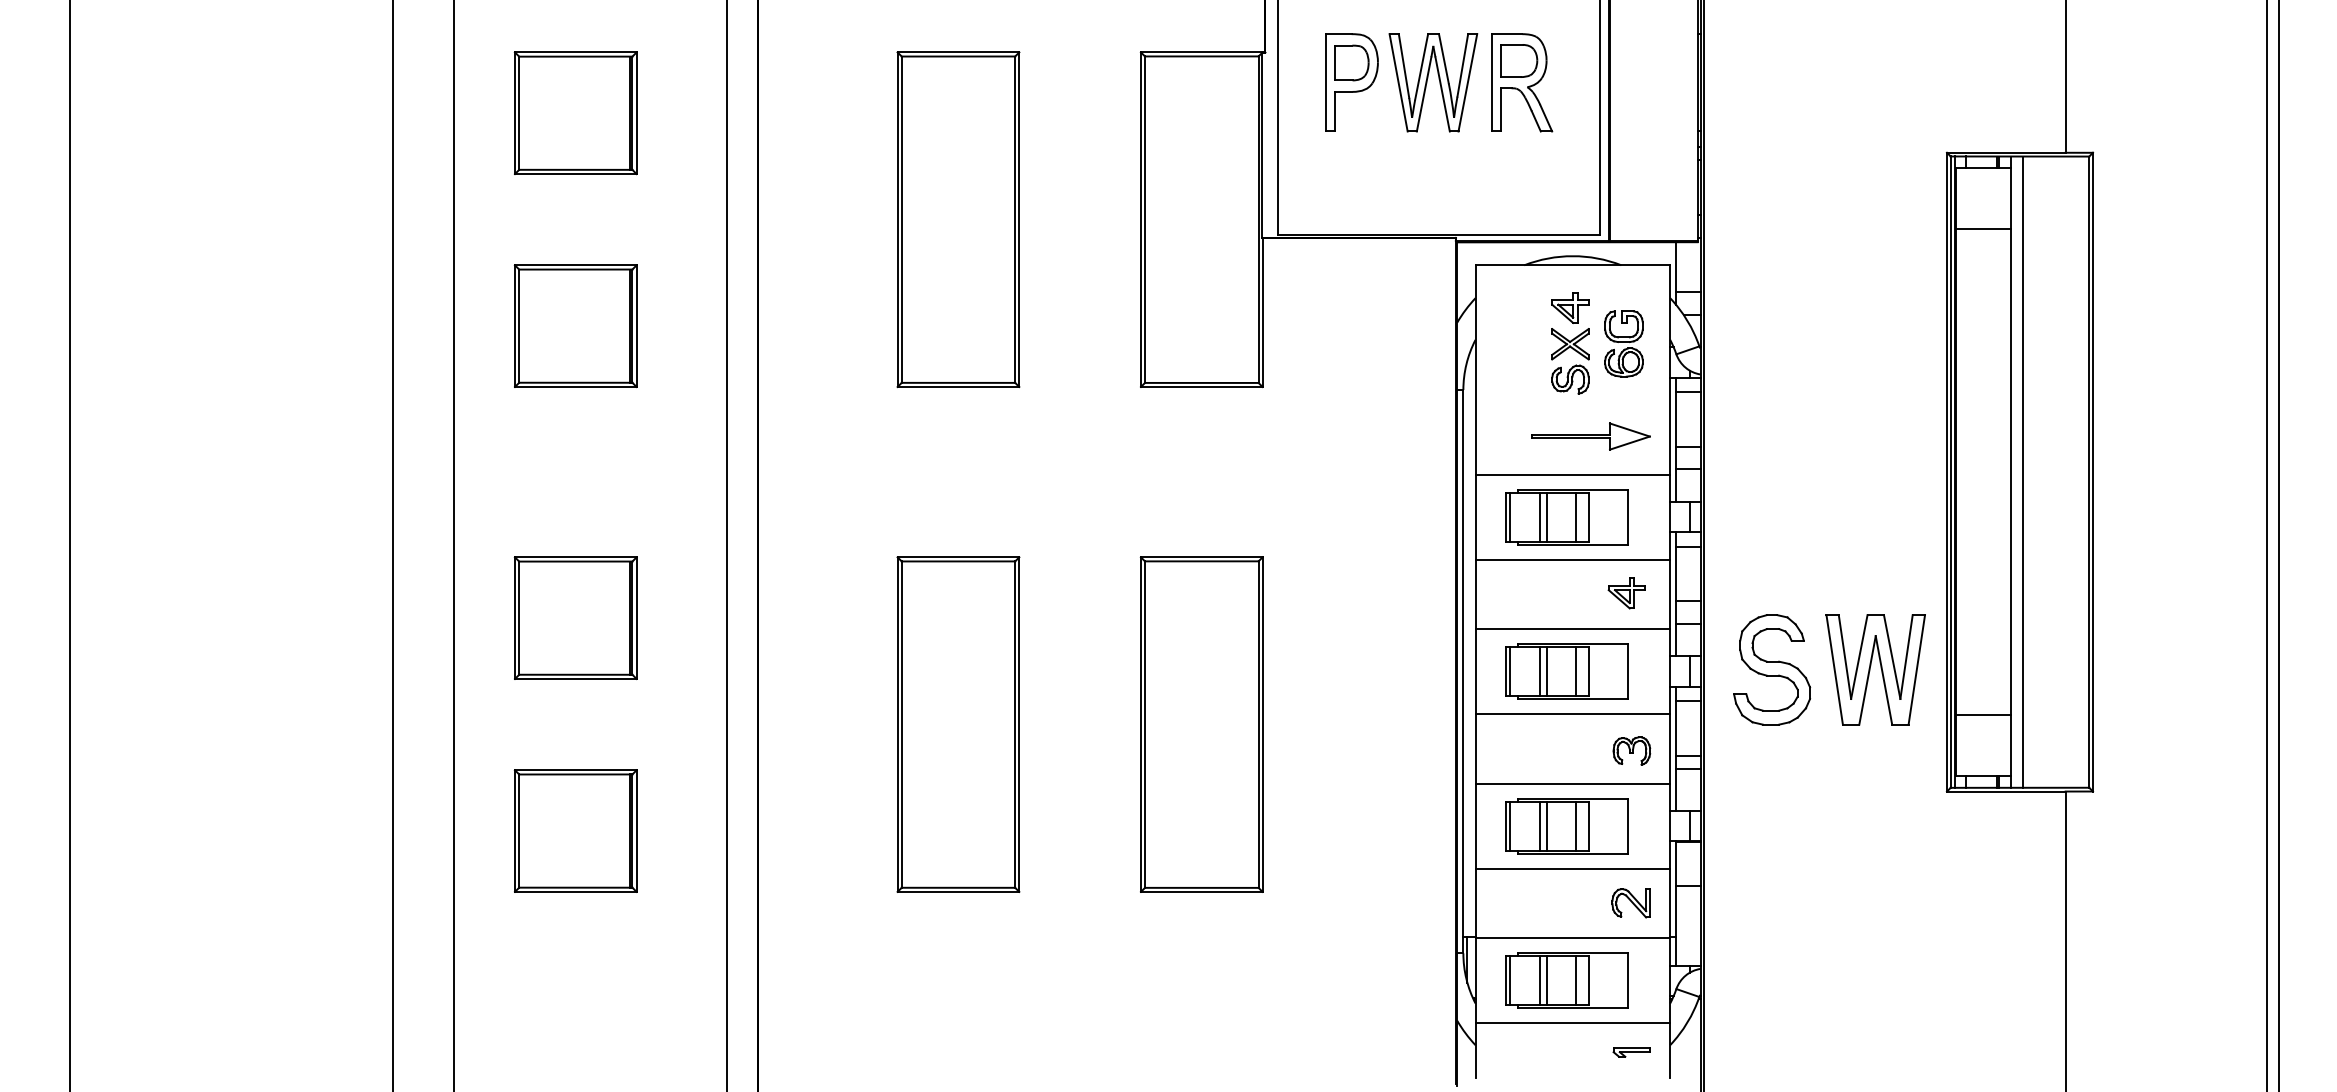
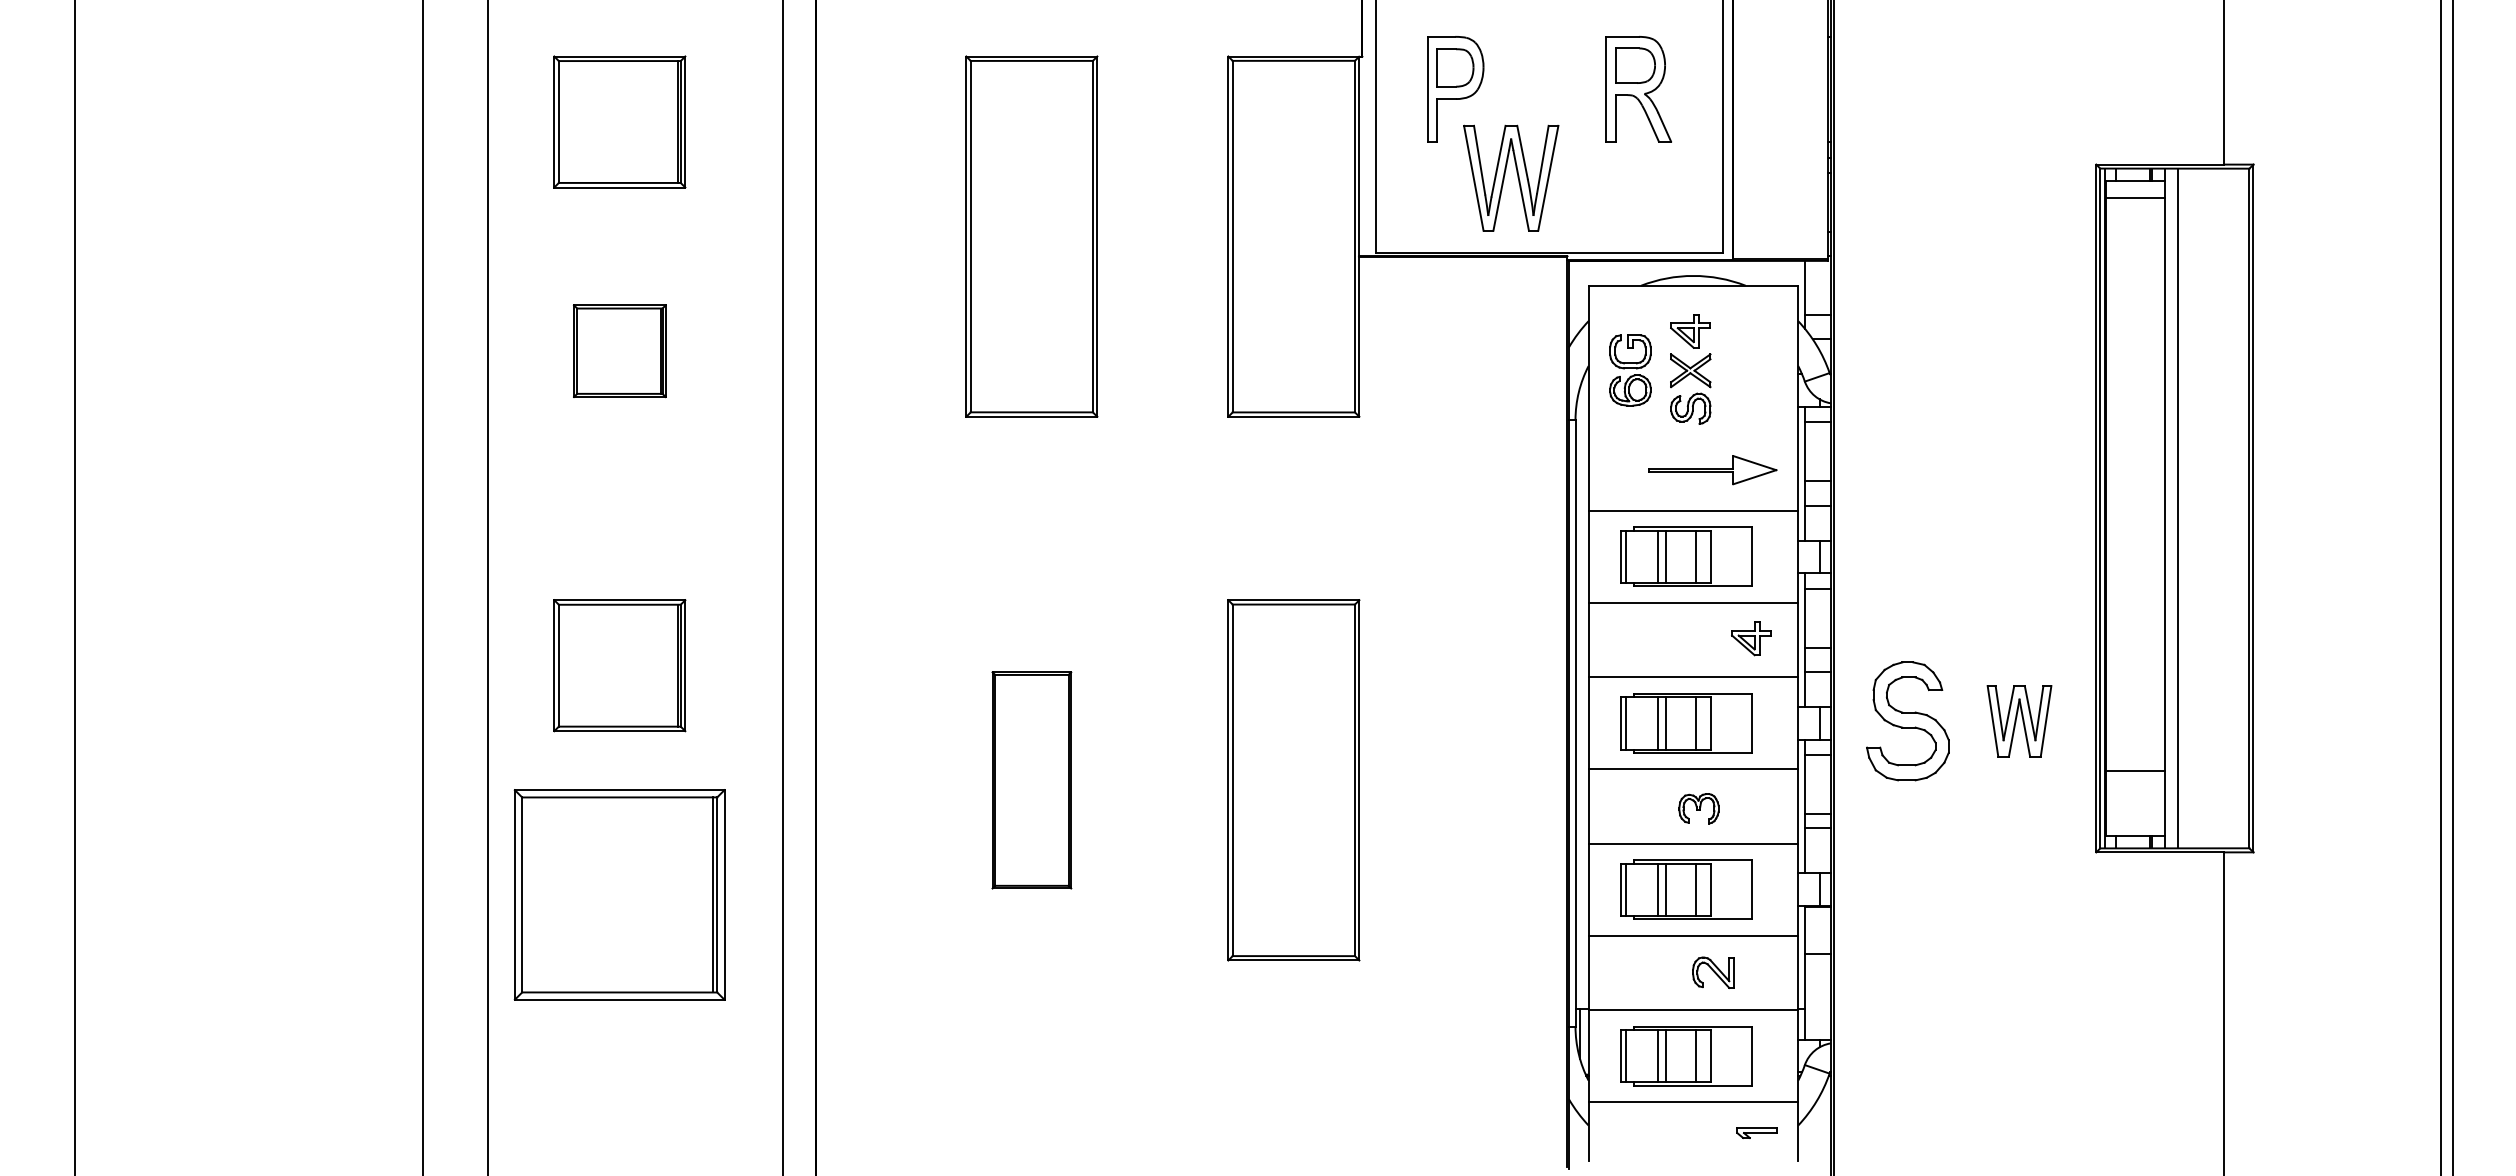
part: (1433, 82) -> (1511, 177), moved
line: (1983, 228) -> (2135, 198), moved
part: (575, 325) -> (619, 350), size x0.7
part: (1624, 344) -> (1630, 370), moved
part: (1875, 669) -> (2019, 721), size x0.6
part: (958, 724) -> (1031, 780), size x0.6
part: (1631, 750) -> (1698, 808), moved
part: (575, 830) -> (619, 894), size x1.6
part: (1631, 903) -> (1713, 972), moved

